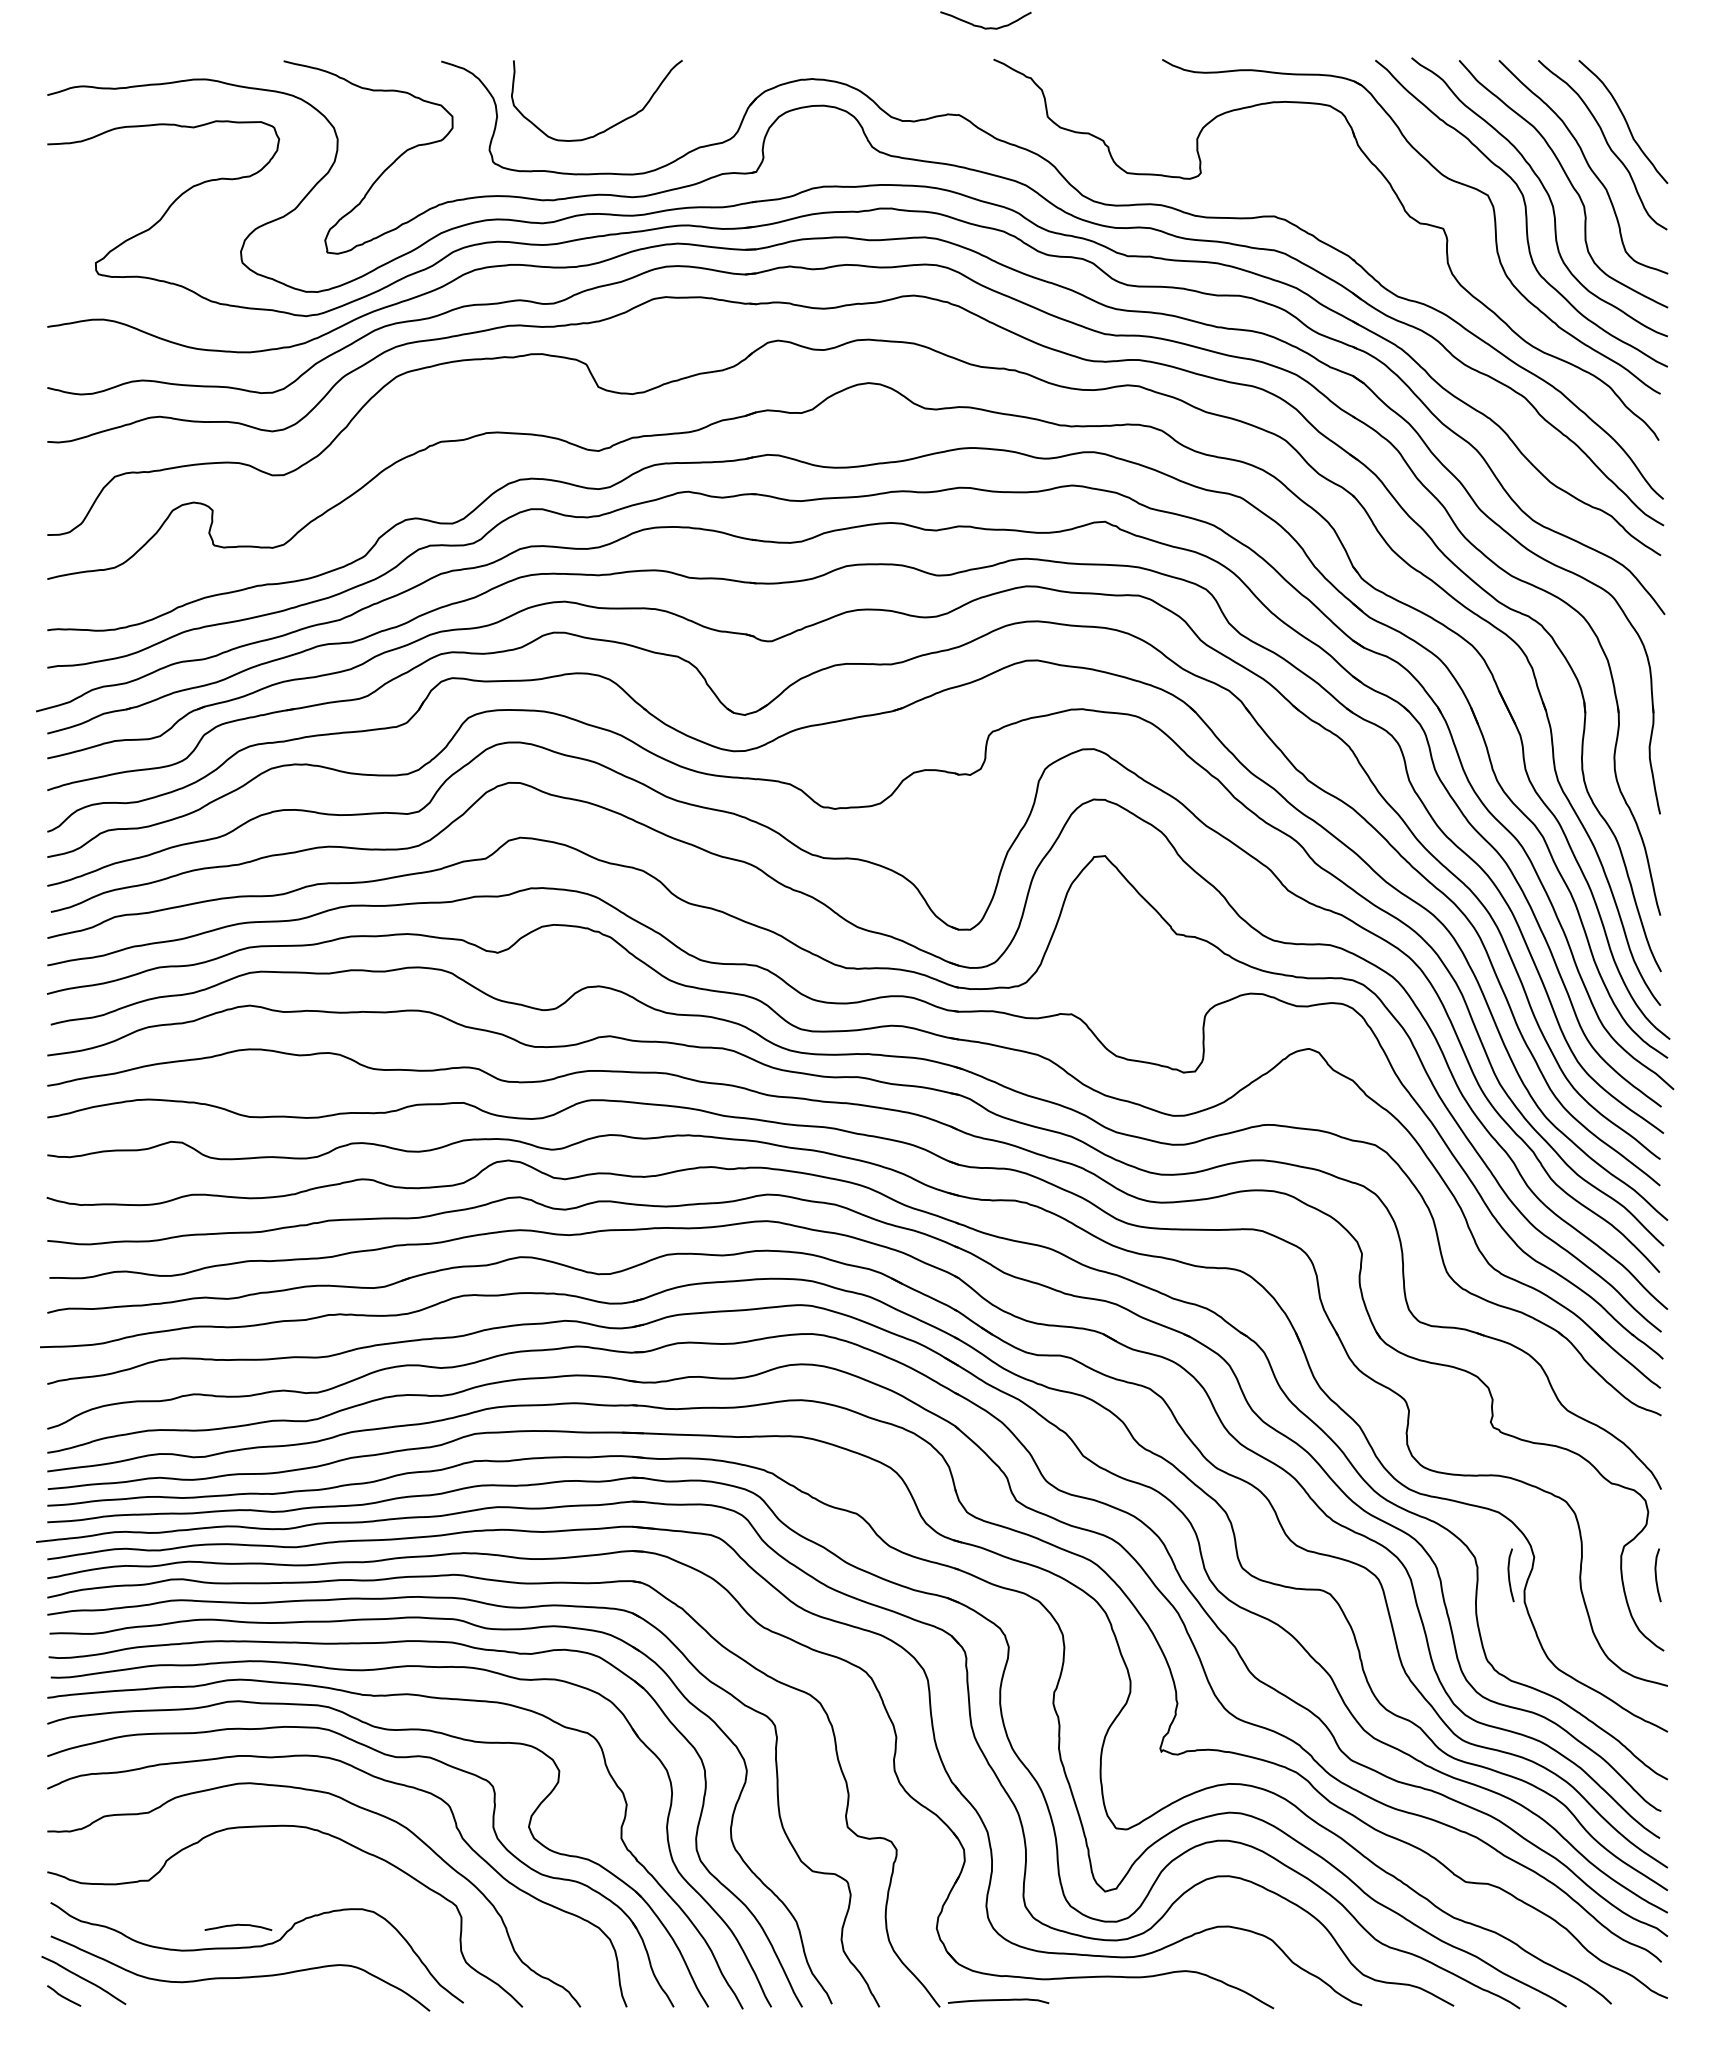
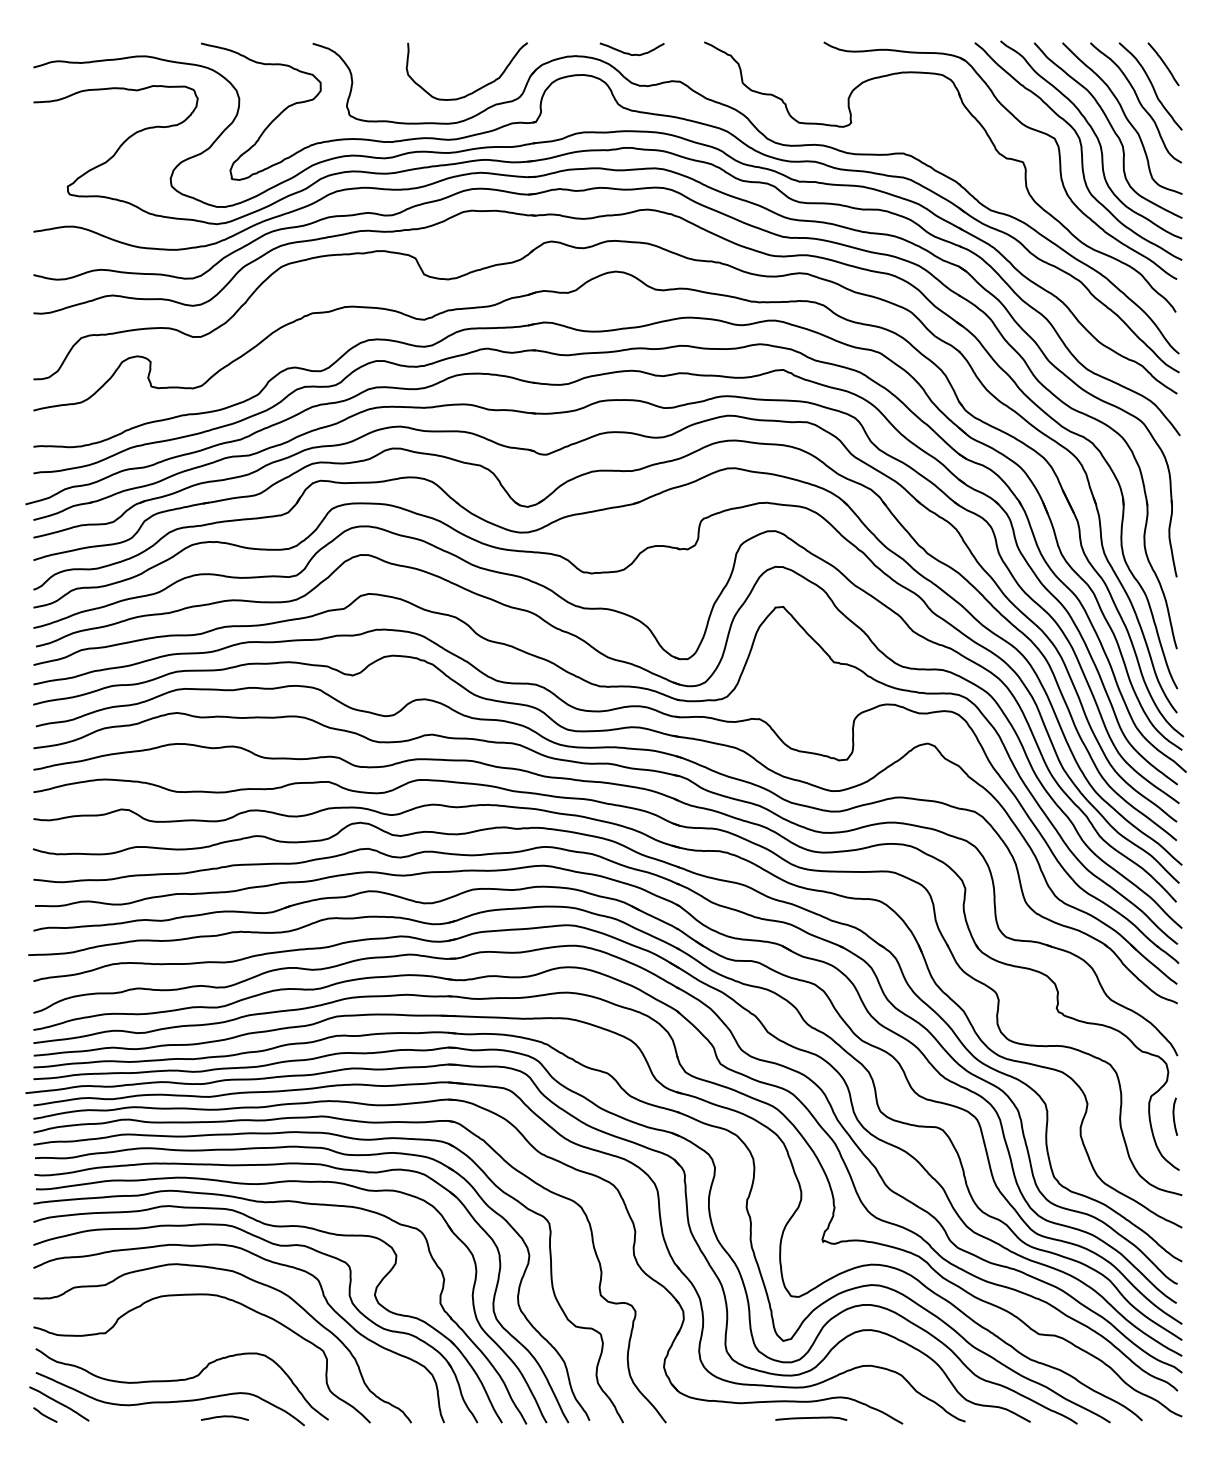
curve: (983, 26) -> (630, 53), moved
curve: (1641, 89) -> (1163, 63), added
curve: (610, 126) -> (476, 89), moved
curve: (1509, 1575) -> (1069, 1116), removed
curve: (238, 1925) -> (224, 1416), moved
curve: (998, 2000) -> (811, 1418), moved

